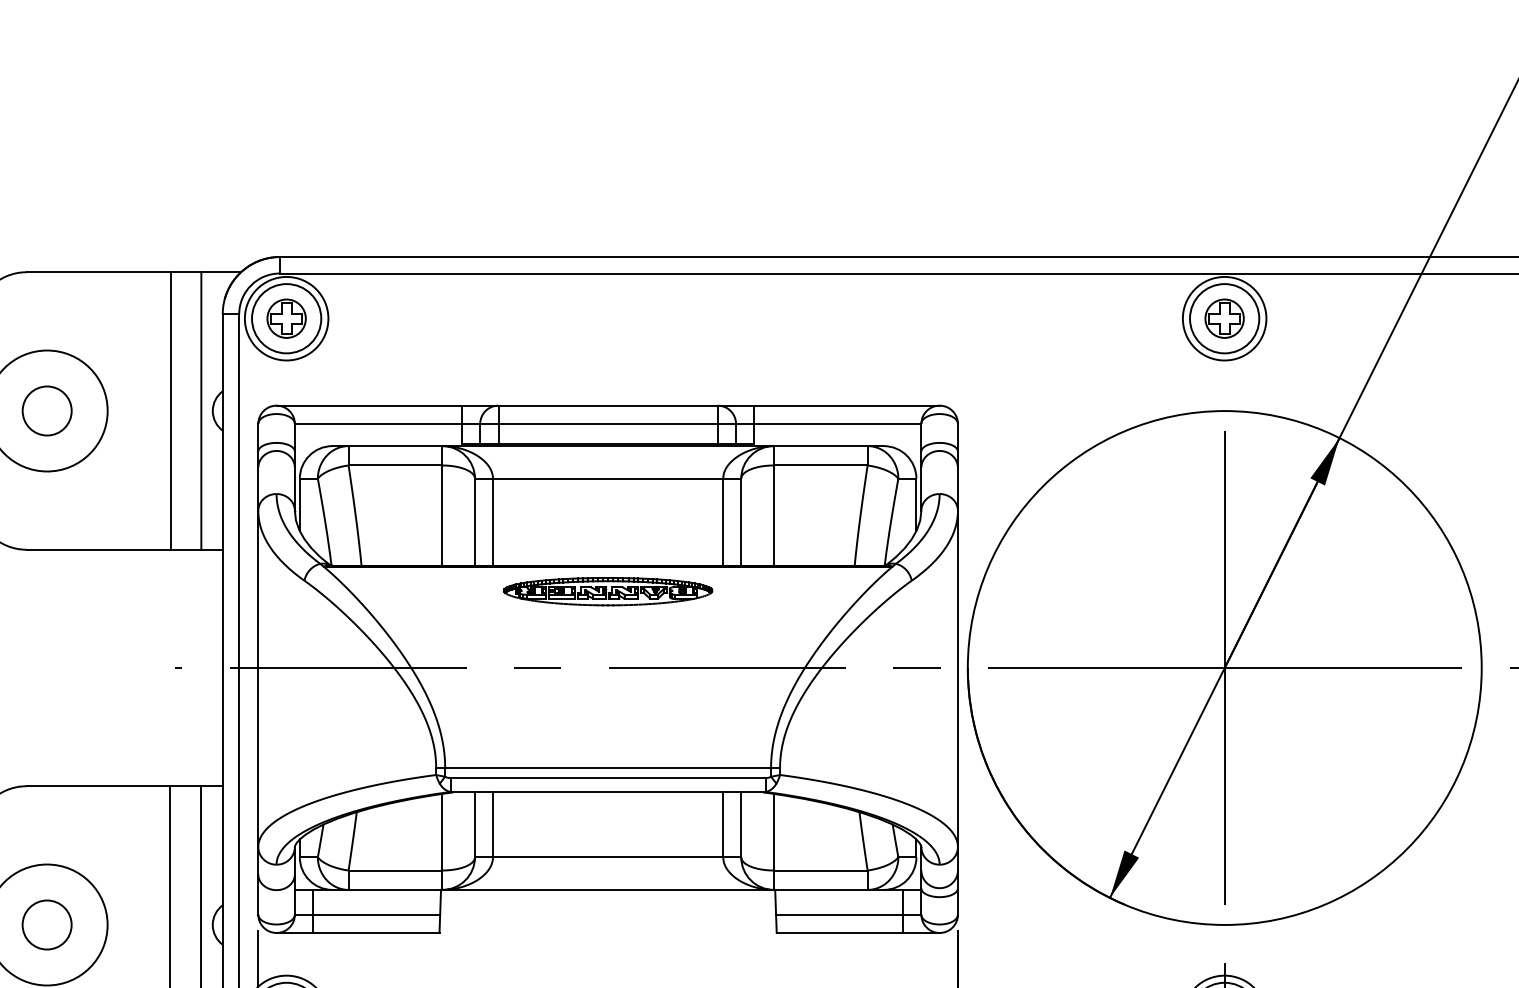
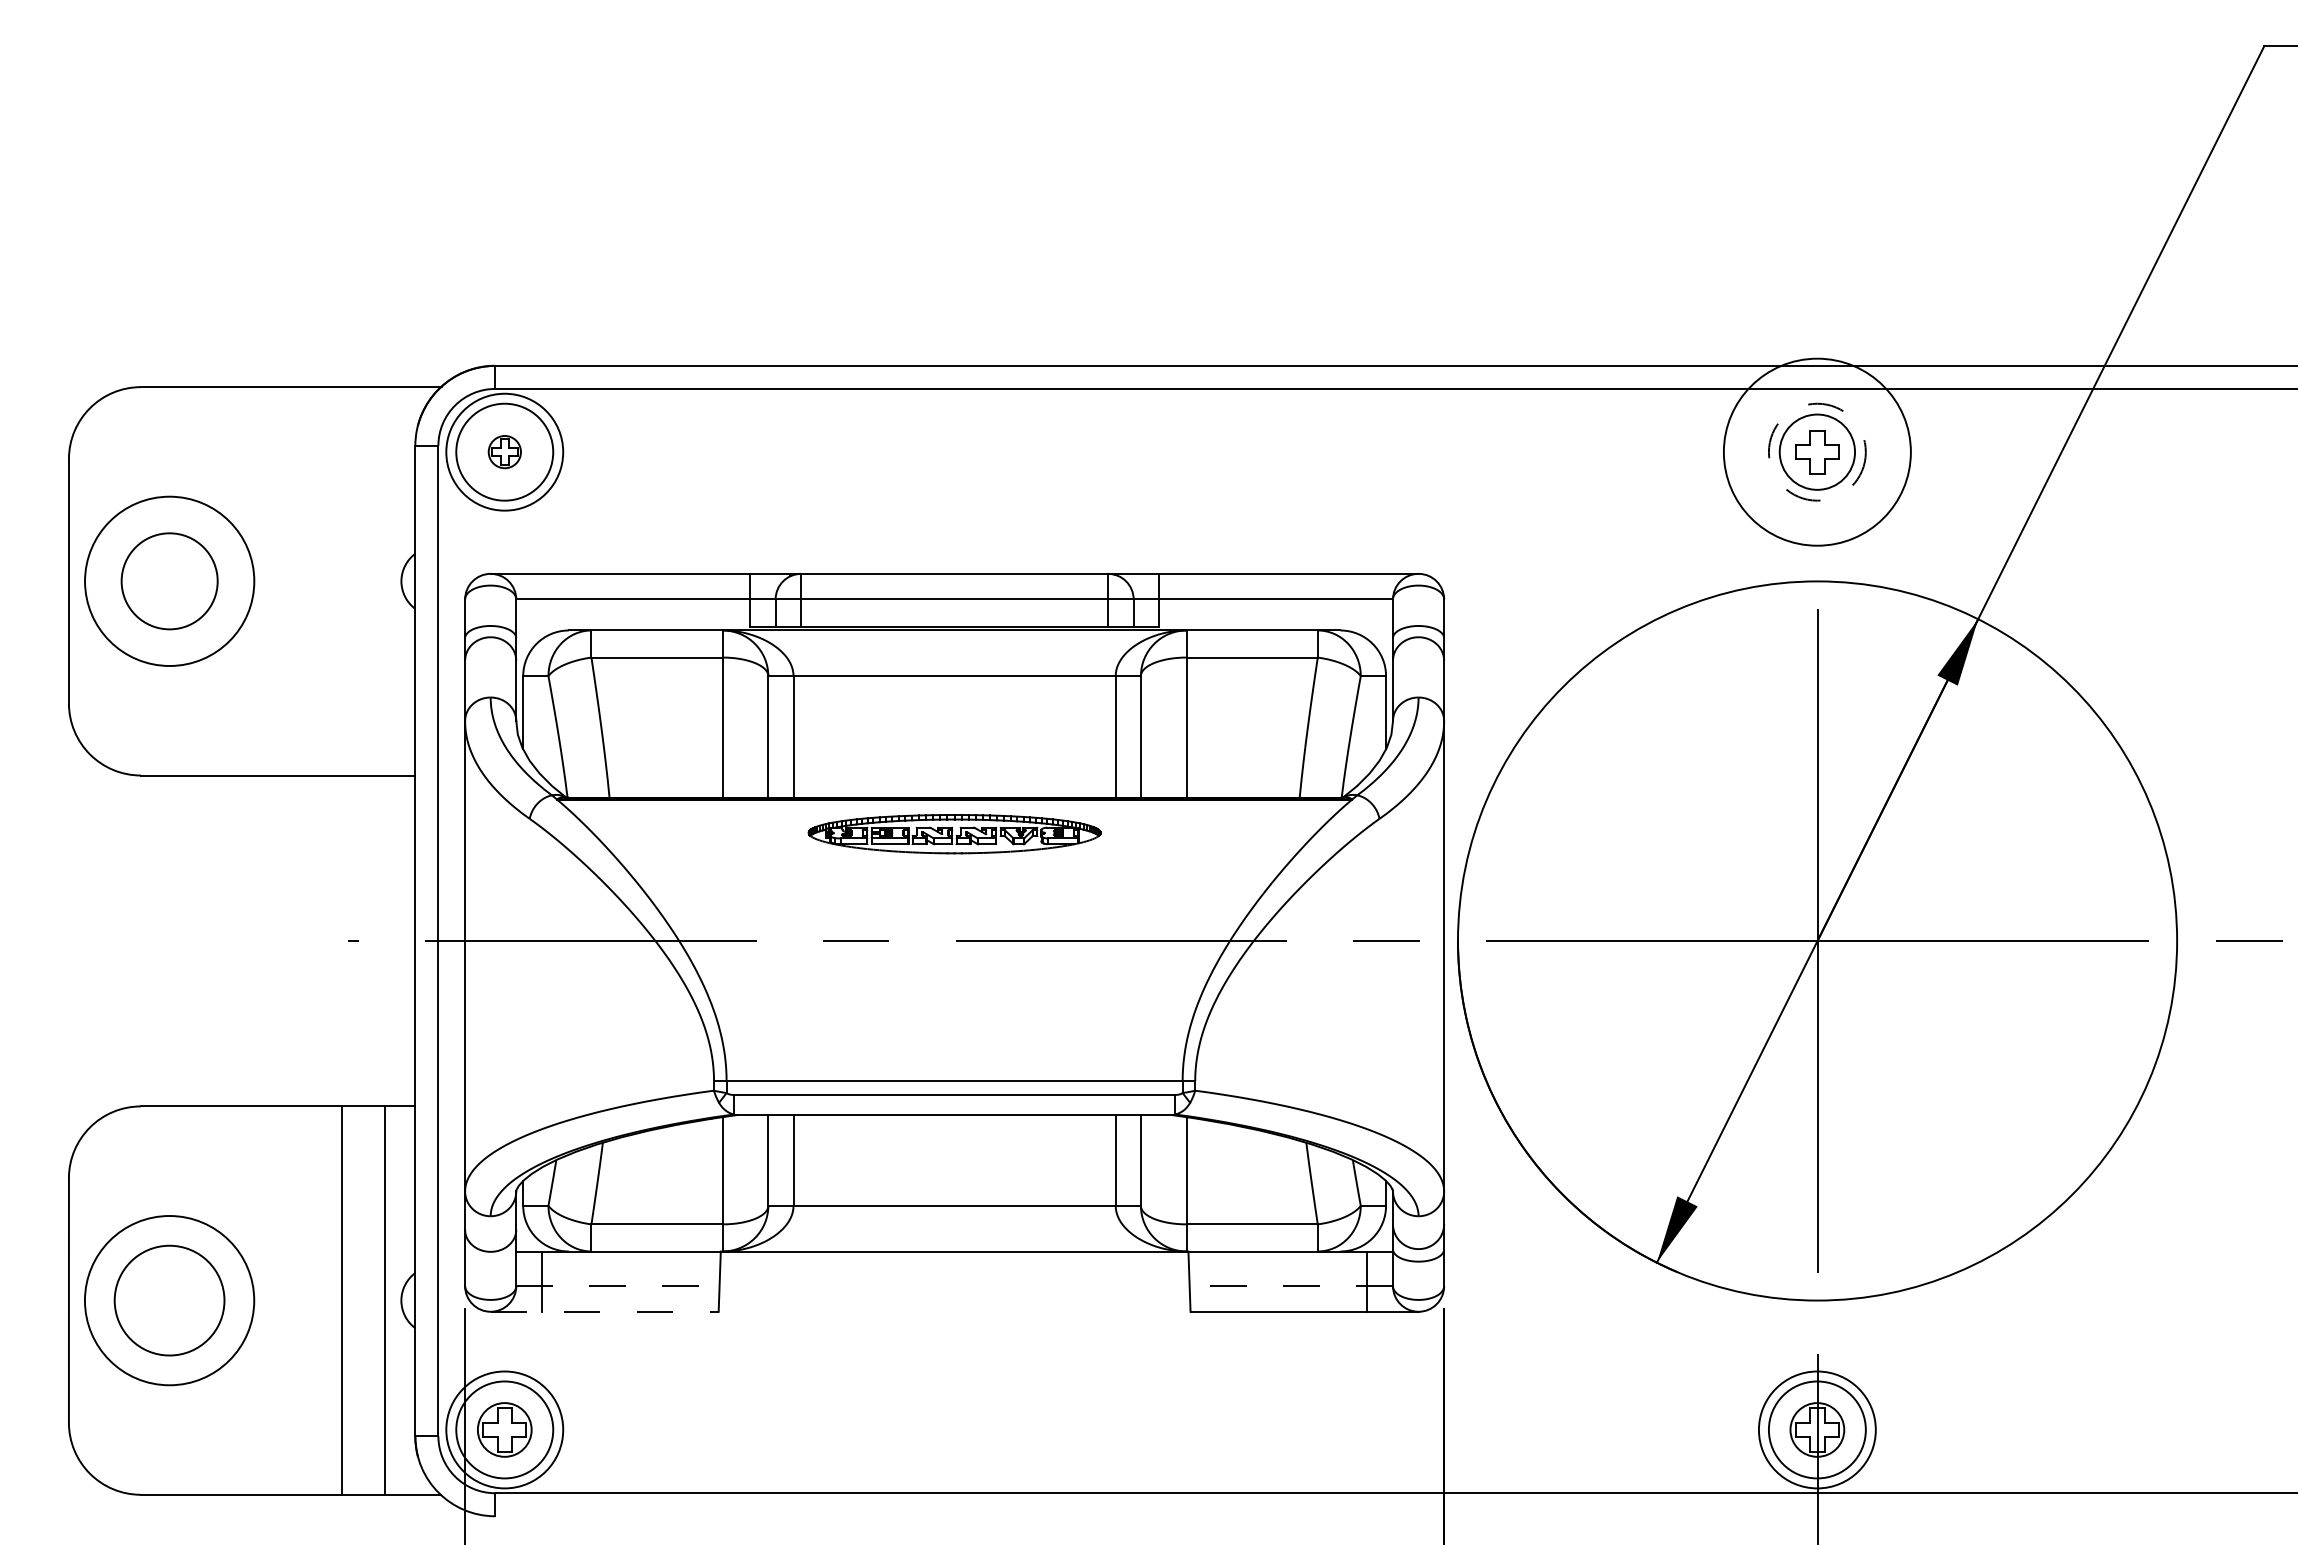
part: (286, 318) -> (504, 451), size x0.6
circle: (1224, 318) -> (1816, 451), size x1.6
circle: (1224, 318) -> (1816, 451), solid -> dashed
circle: (1224, 318) -> (1817, 452), size x1.4
circle: (47, 411) -> (169, 581), size x1.4
line: (170, 411) -> (342, 581), removed
line: (201, 411) -> (385, 581), removed
line: (367, 914) -> (617, 1286), solid -> dashed
line: (848, 914) -> (1291, 1286), solid -> dashed
circle: (47, 924) -> (169, 1300), size x1.6
line: (357, 932) -> (604, 1311), solid -> dashed

